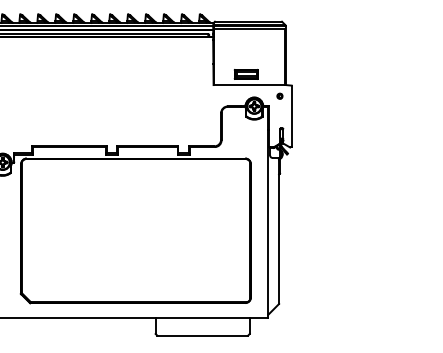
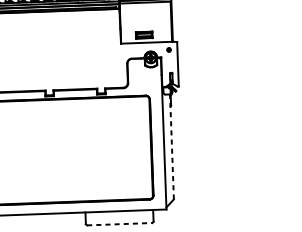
line: (279, 231) -> (172, 147), solid -> dashed
line: (203, 335) -> (120, 224), solid -> dashed

